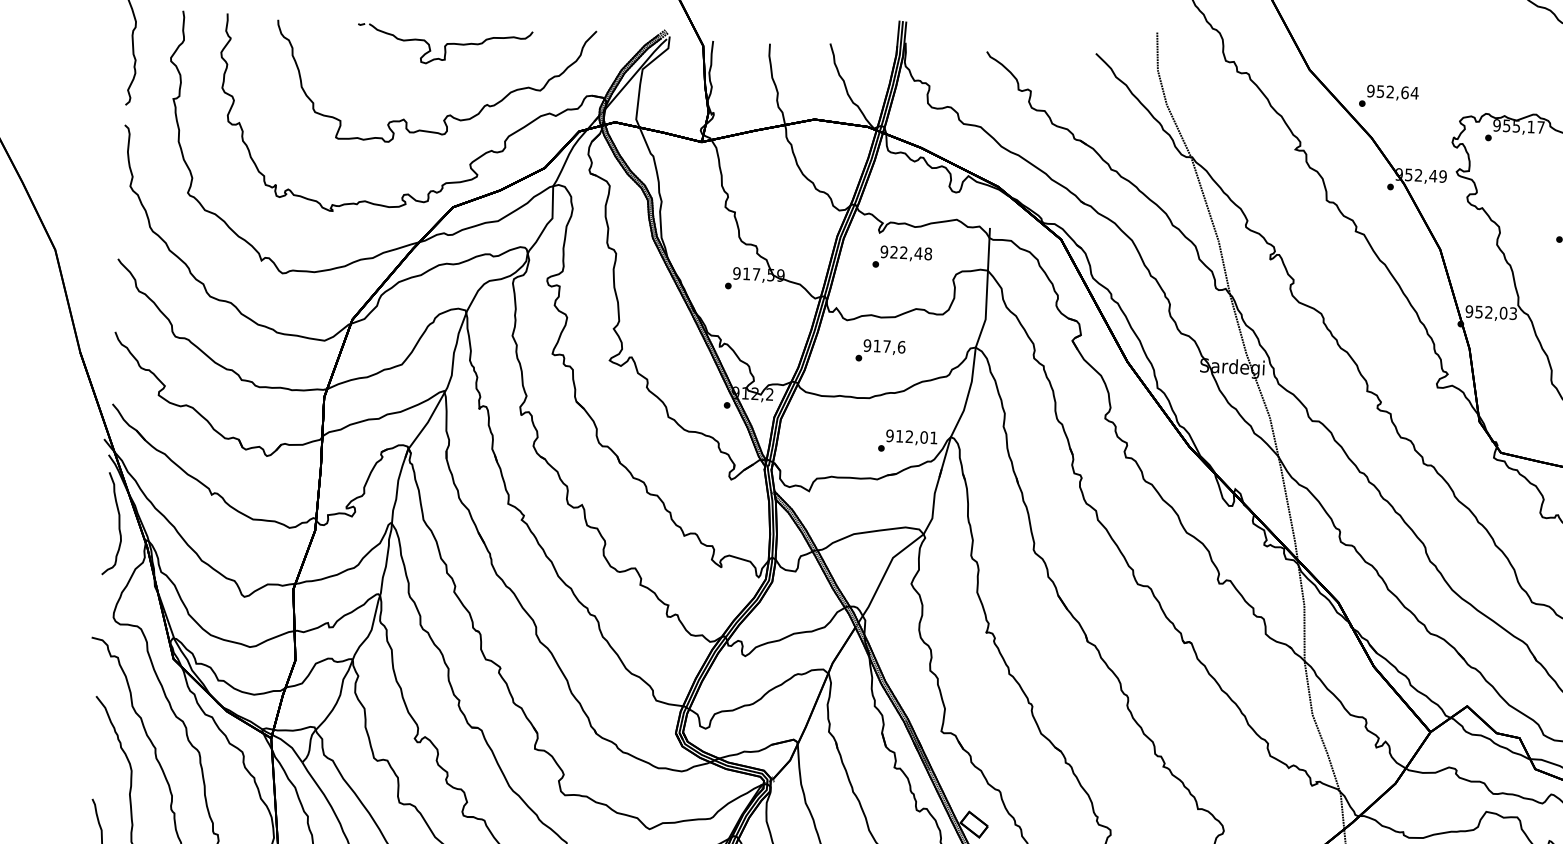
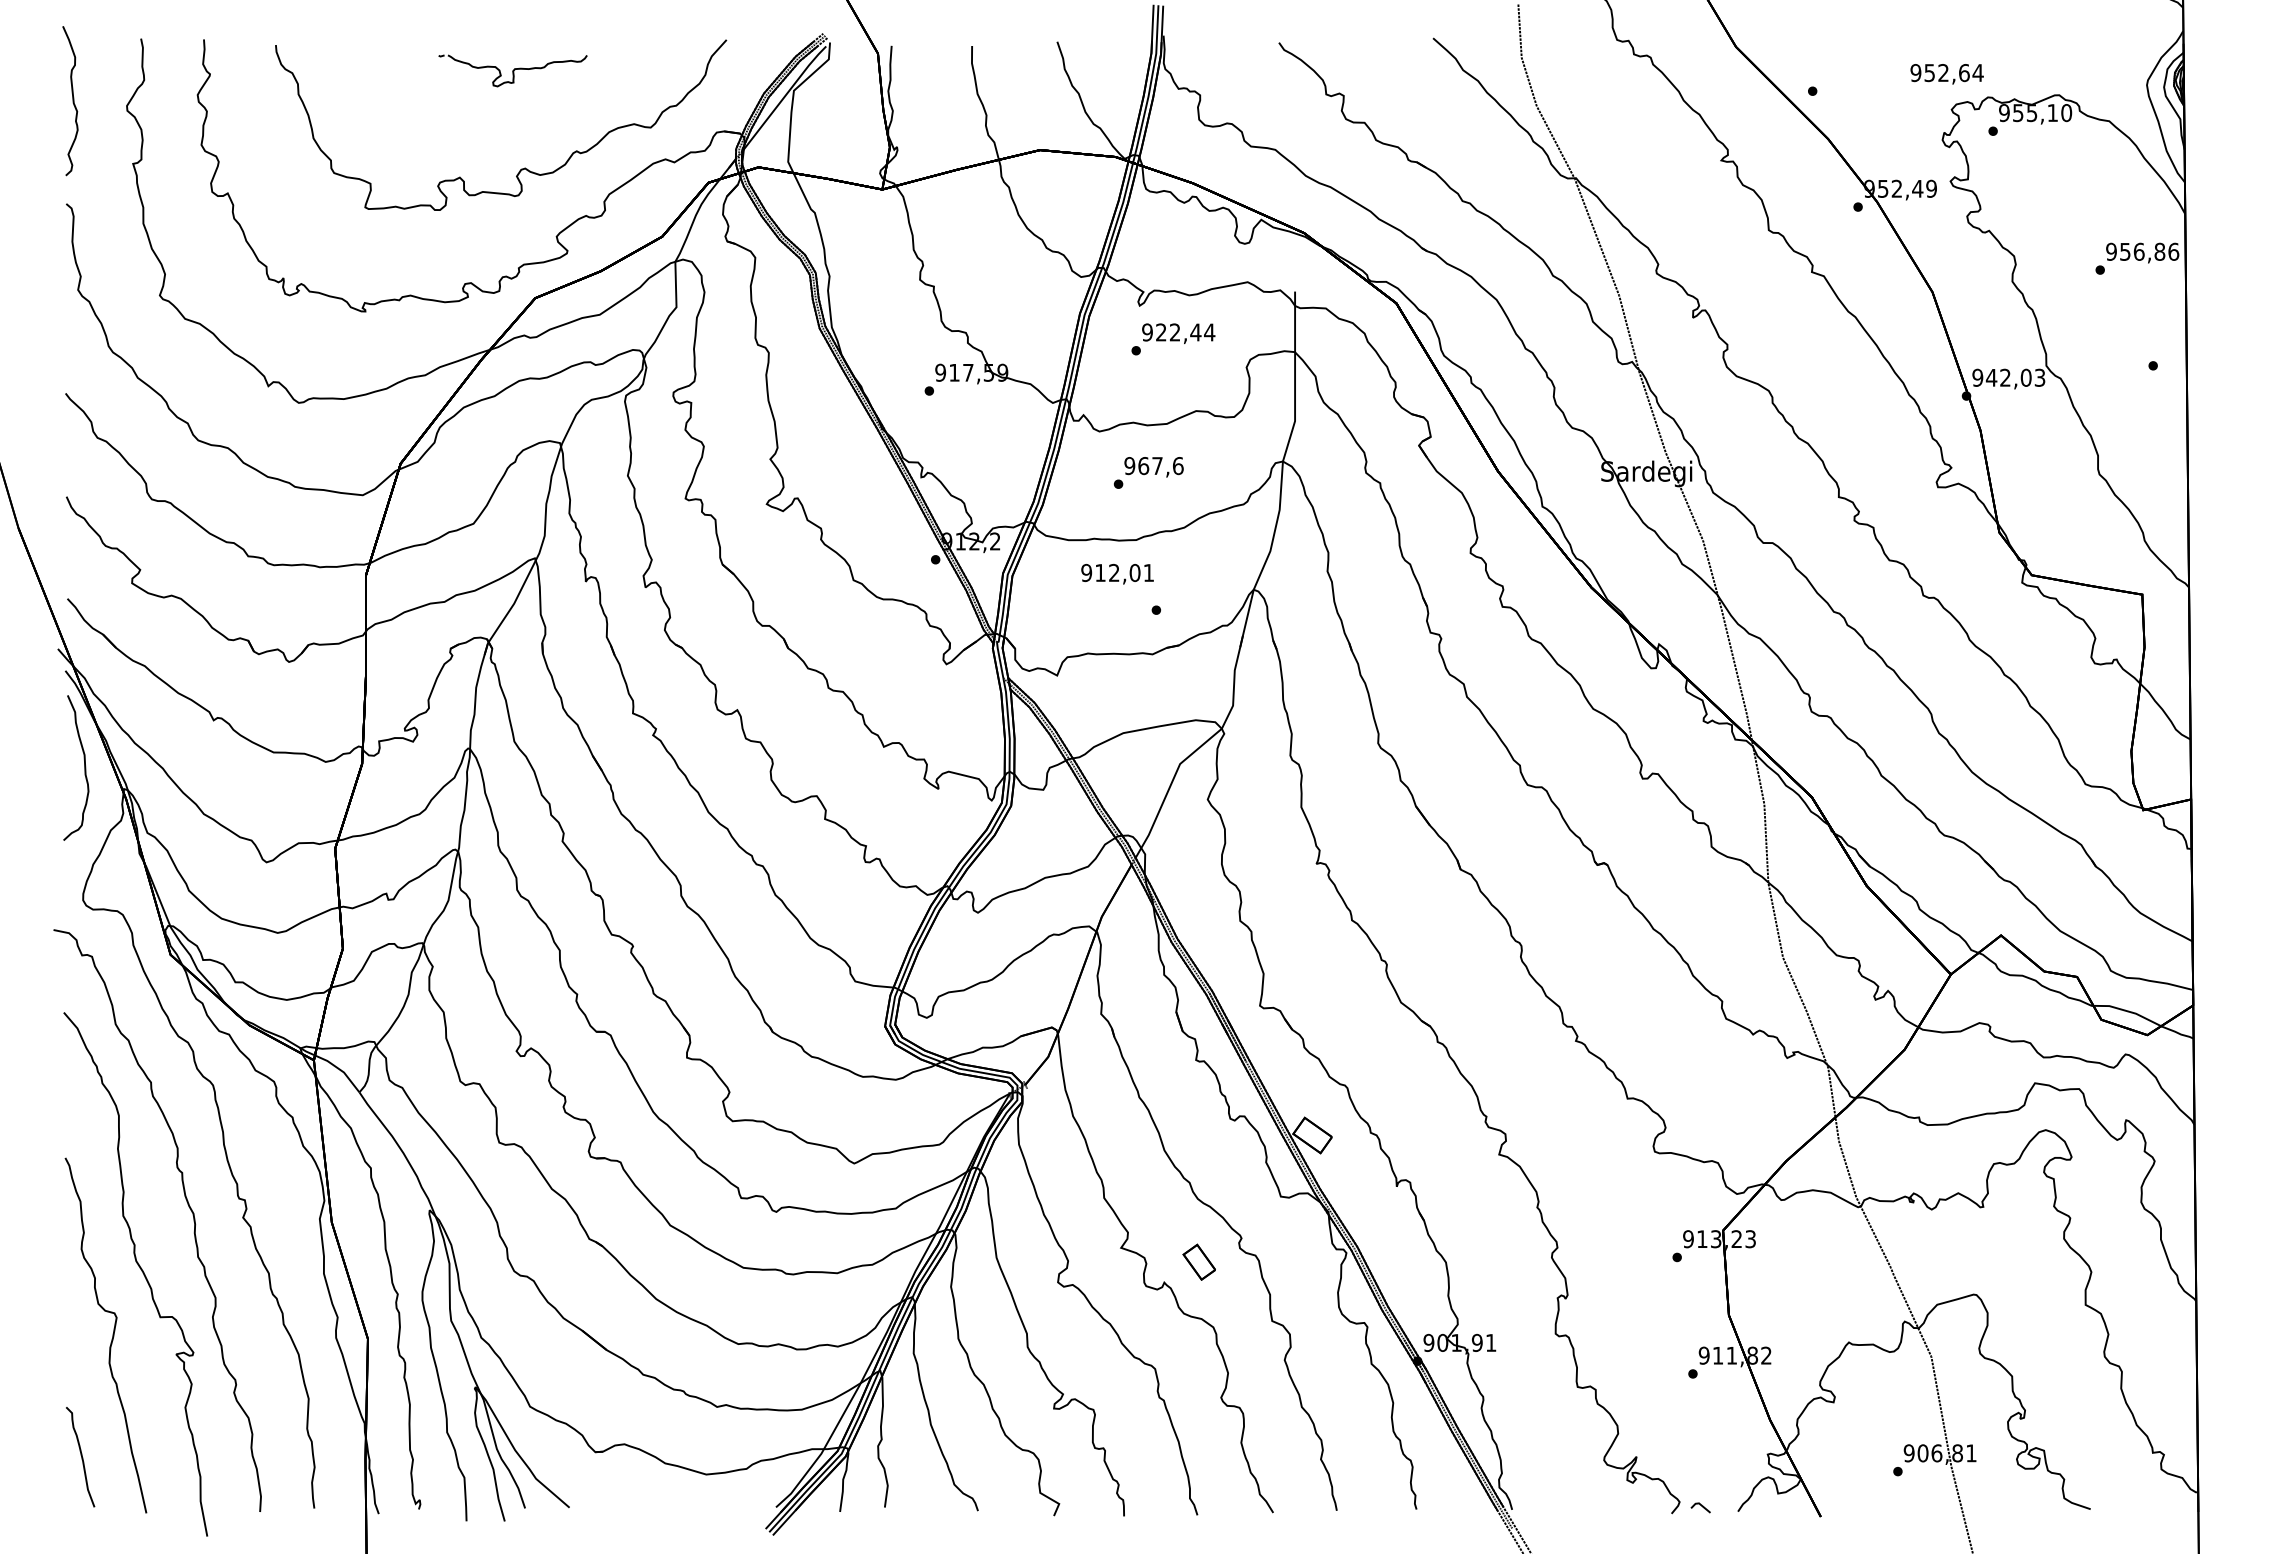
part: (444, 45) -> (512, 70), size x0.6
text: (1392, 93) -> (1946, 74), moved
text: (1540, 127) -> (2066, 113), 955,17 -> 955,10
text: (928, 253) -> (1209, 332), 922,48 -> 922,44
text: (1479, 311) -> (1991, 377), 952,03 -> 942,03
text: (877, 346) -> (1143, 466), 917,6 -> 967,6
text: (911, 437) -> (1117, 574), moved

